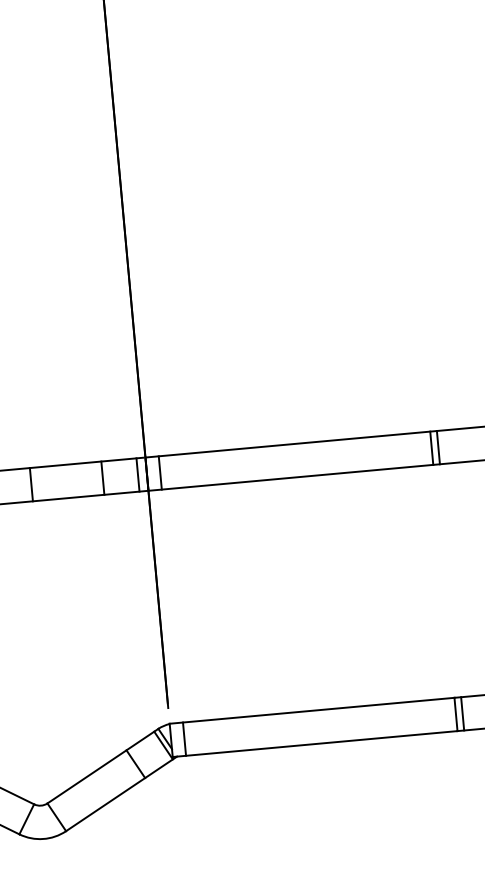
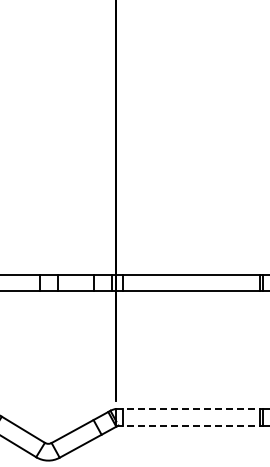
line: (312, 710) -> (188, 408), solid -> dashed
line: (315, 743) -> (188, 425), solid -> dashed

